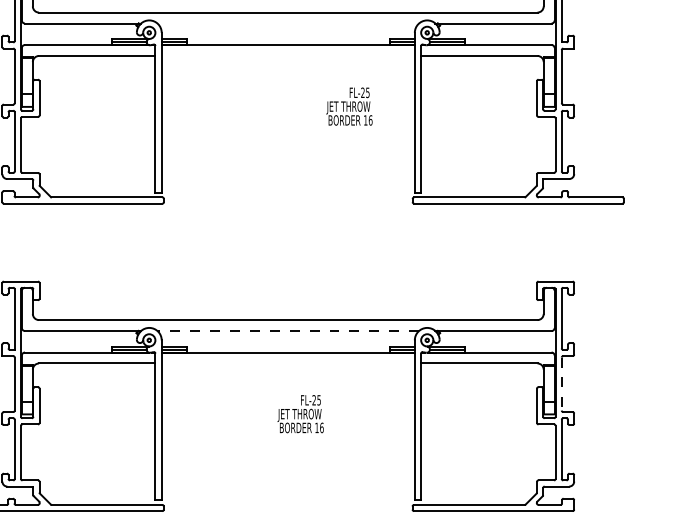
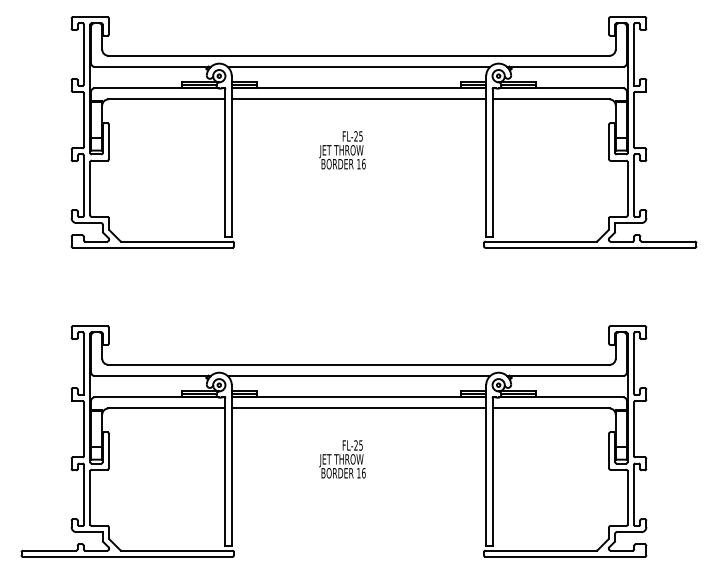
line: (287, 23) -> (358, 66), added
line: (287, 56) -> (358, 99), added
text: (349, 106) -> (342, 150), moved
line: (287, 330) -> (358, 375), dashed -> solid
line: (287, 363) -> (358, 408), added
line: (561, 384) -> (633, 429), dashed -> solid
text: (300, 414) -> (342, 459), moved

